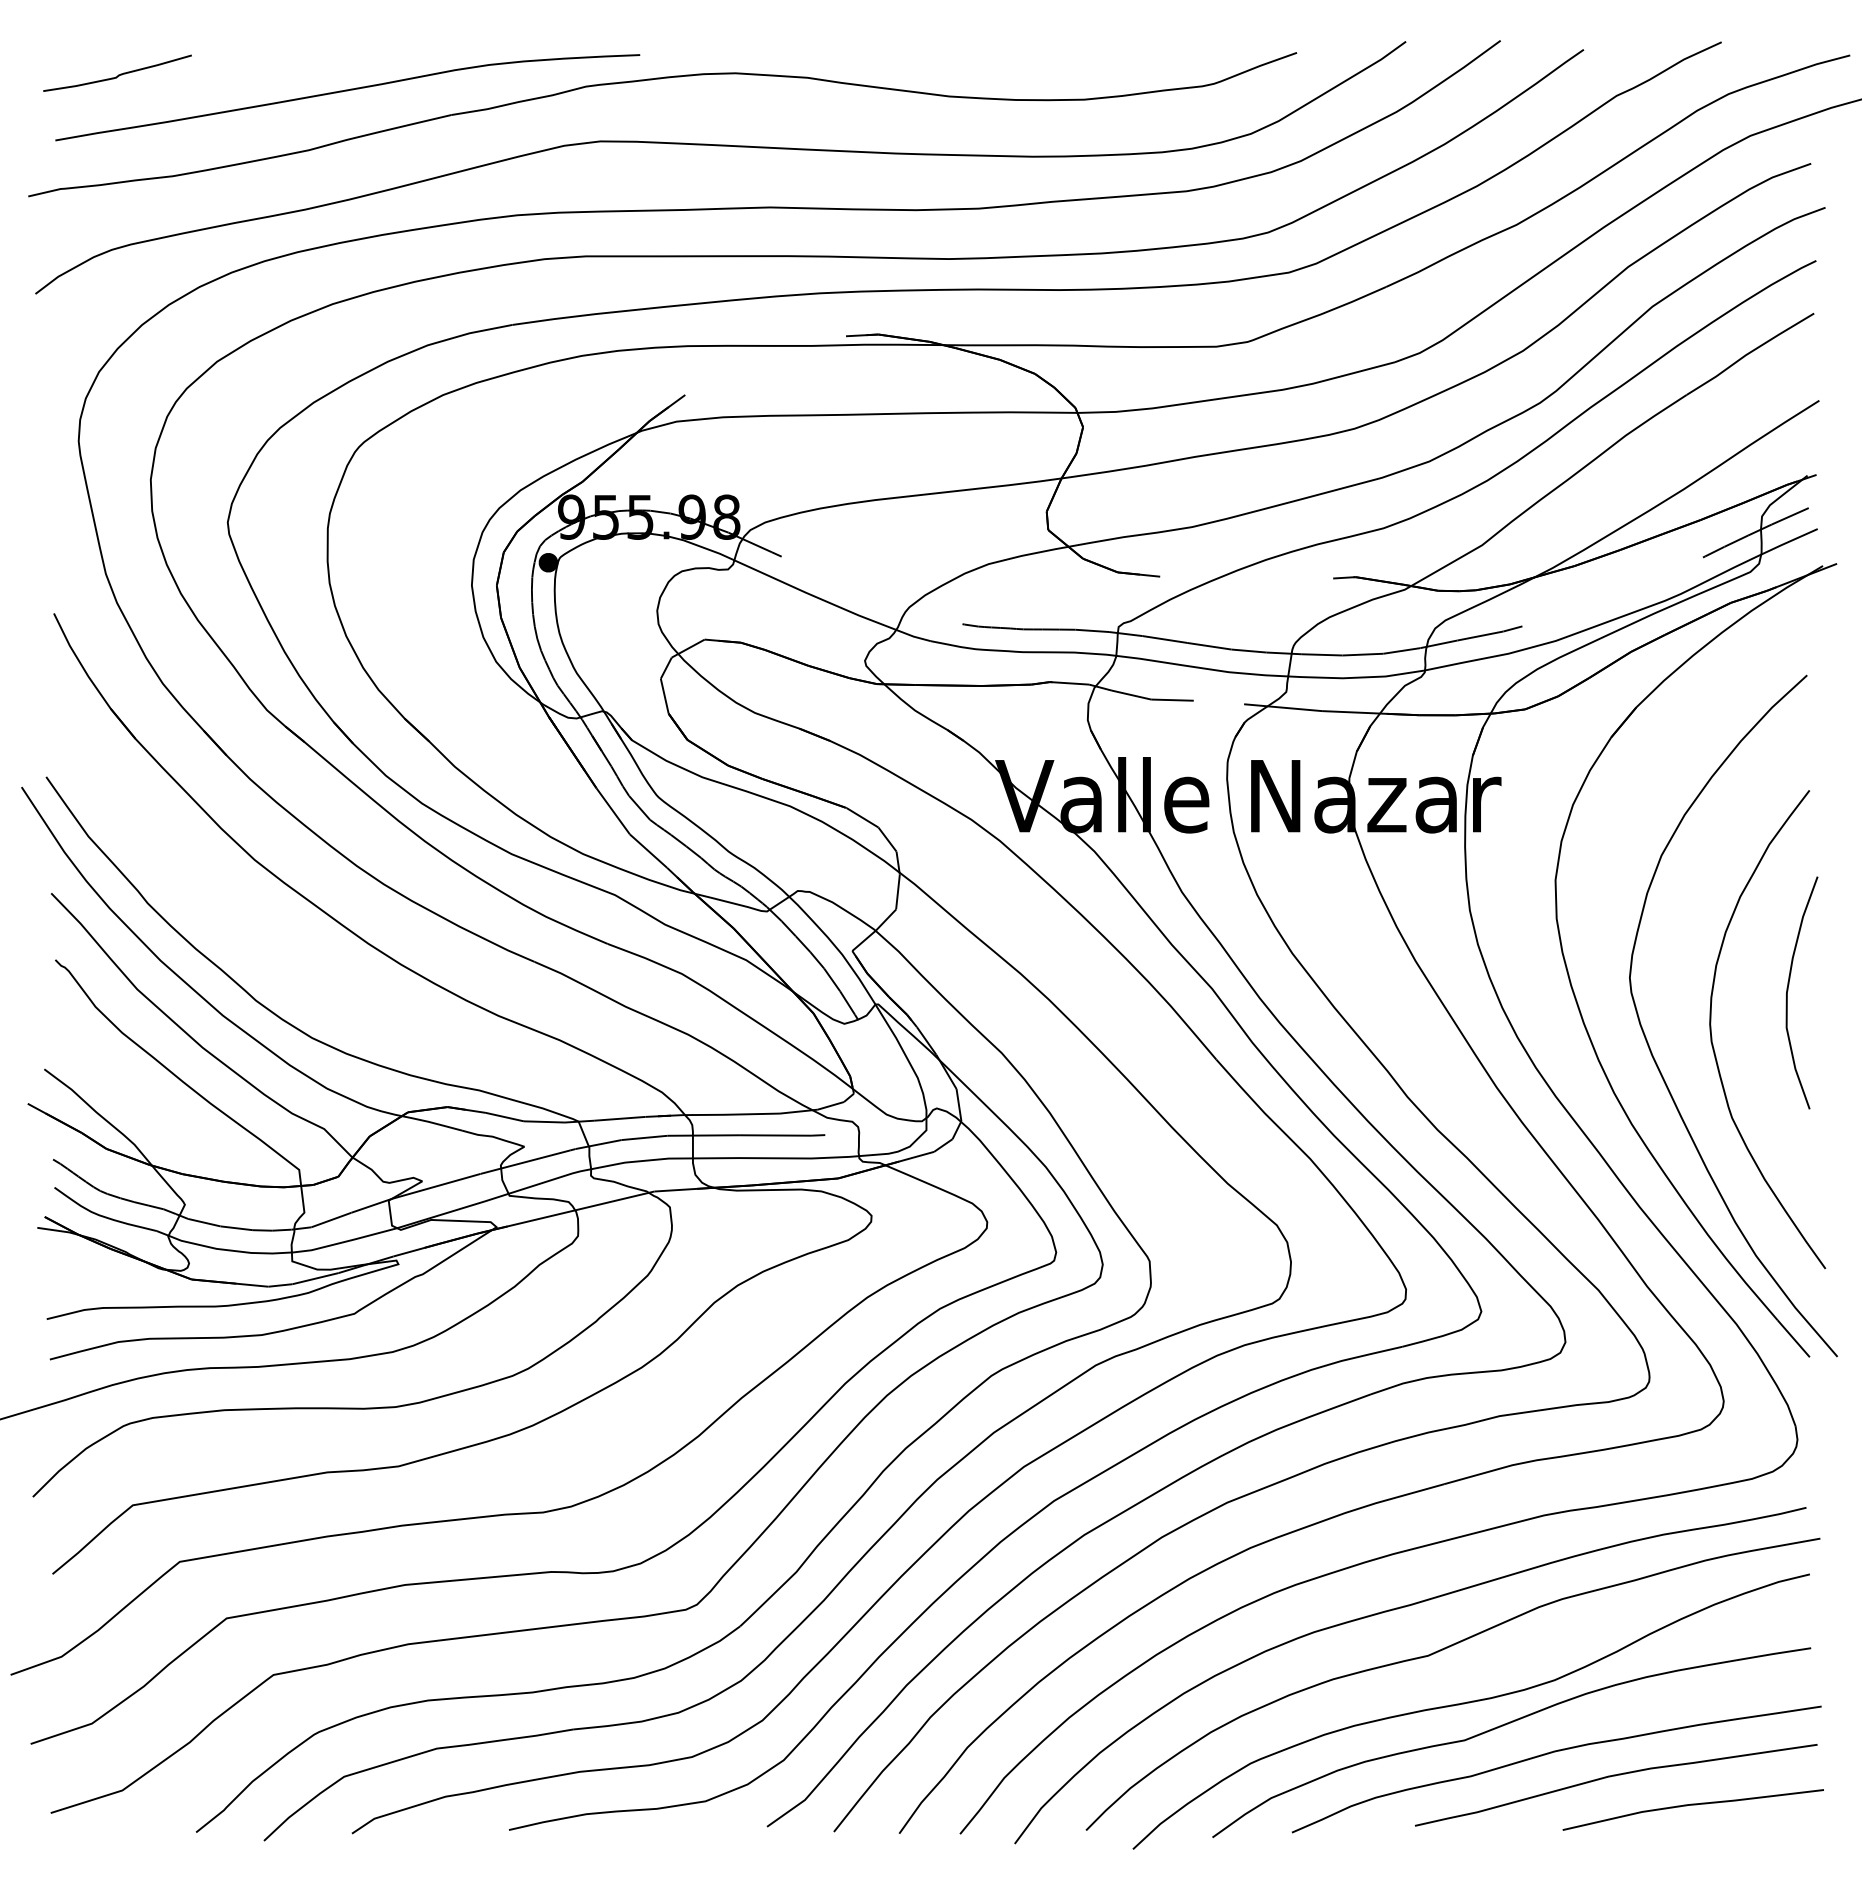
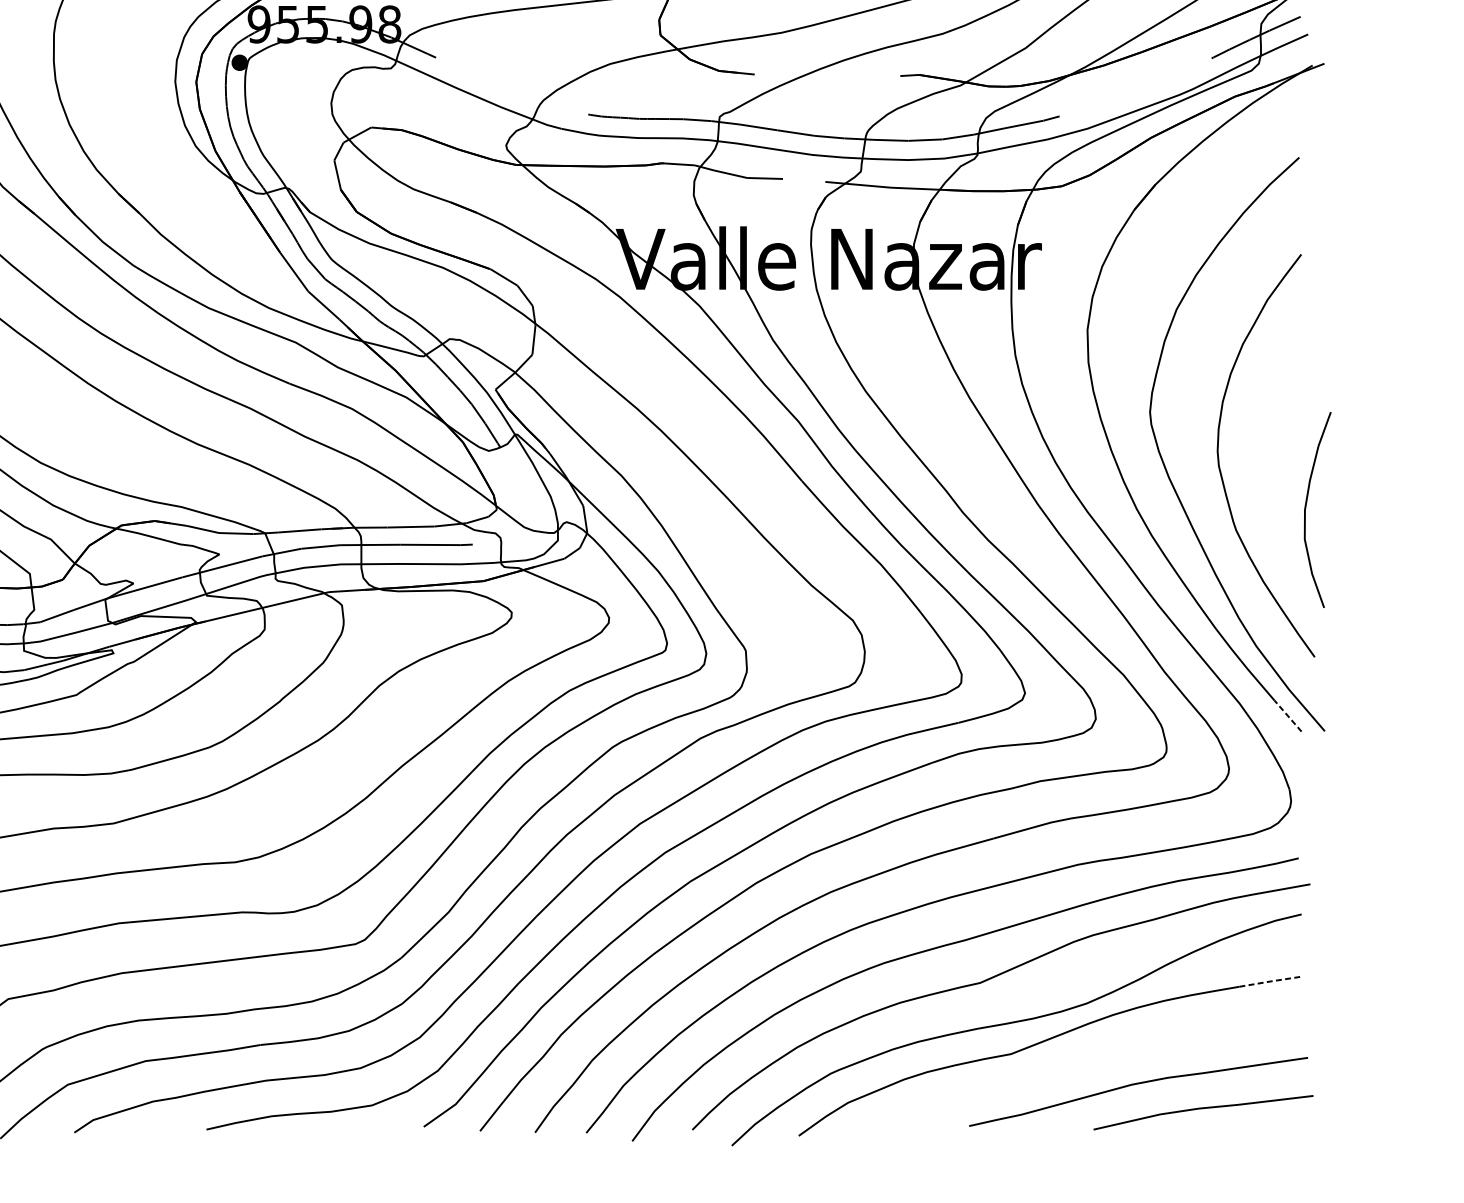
curve: (1788, 990) -> (1306, 507), moved
line: (1793, 1338) -> (1287, 715), solid -> dashed
line: (1773, 1653) -> (1270, 981), solid -> dashed
curve: (1552, 1753) -> (1084, 1065), removed

